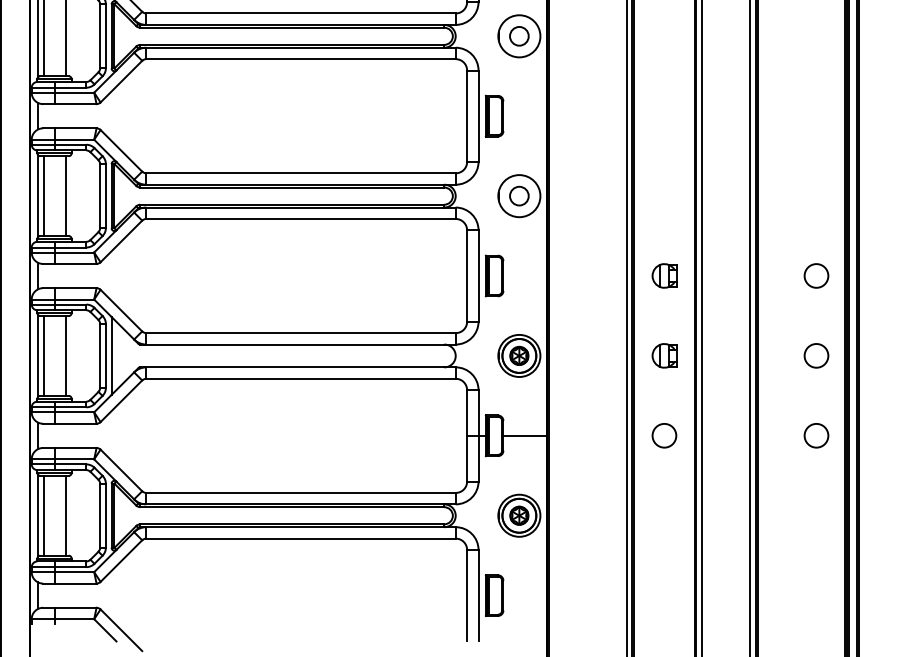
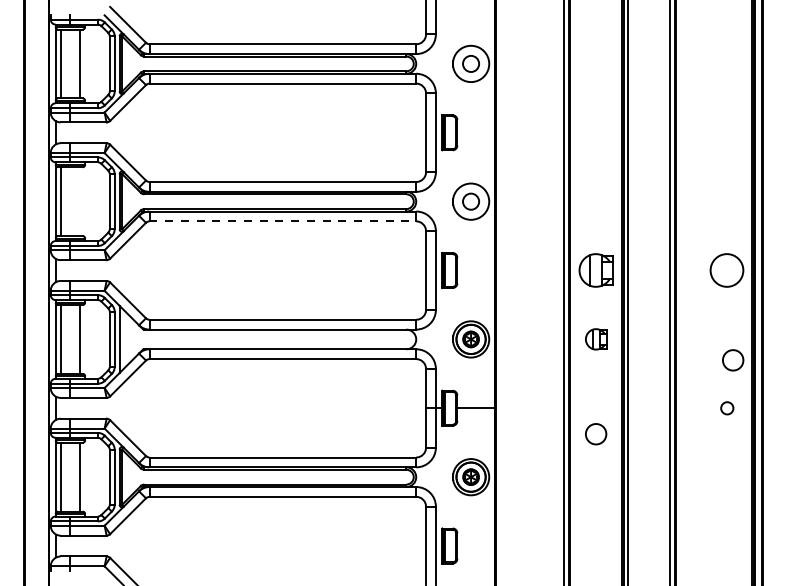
line: (65, 195) -> (79, 201), removed
line: (301, 219) -> (283, 221), solid -> dashed
part: (664, 275) -> (596, 270), size x1.6
circle: (816, 275) -> (727, 270), size x1.6
circle: (816, 356) -> (733, 360), moved
circle: (664, 436) -> (596, 434), moved
circle: (816, 436) -> (727, 408), size x0.6

